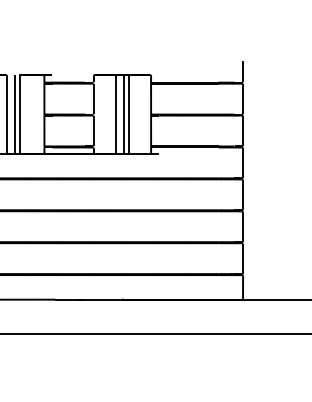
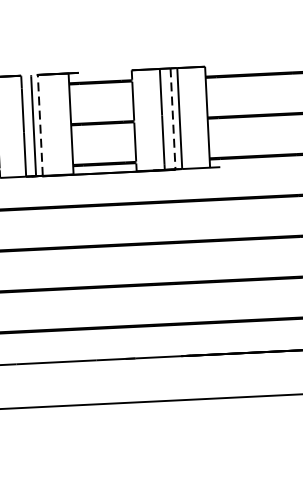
line: (20, 114) -> (40, 125), solid -> dashed
line: (124, 114) -> (173, 119), solid -> dashed

